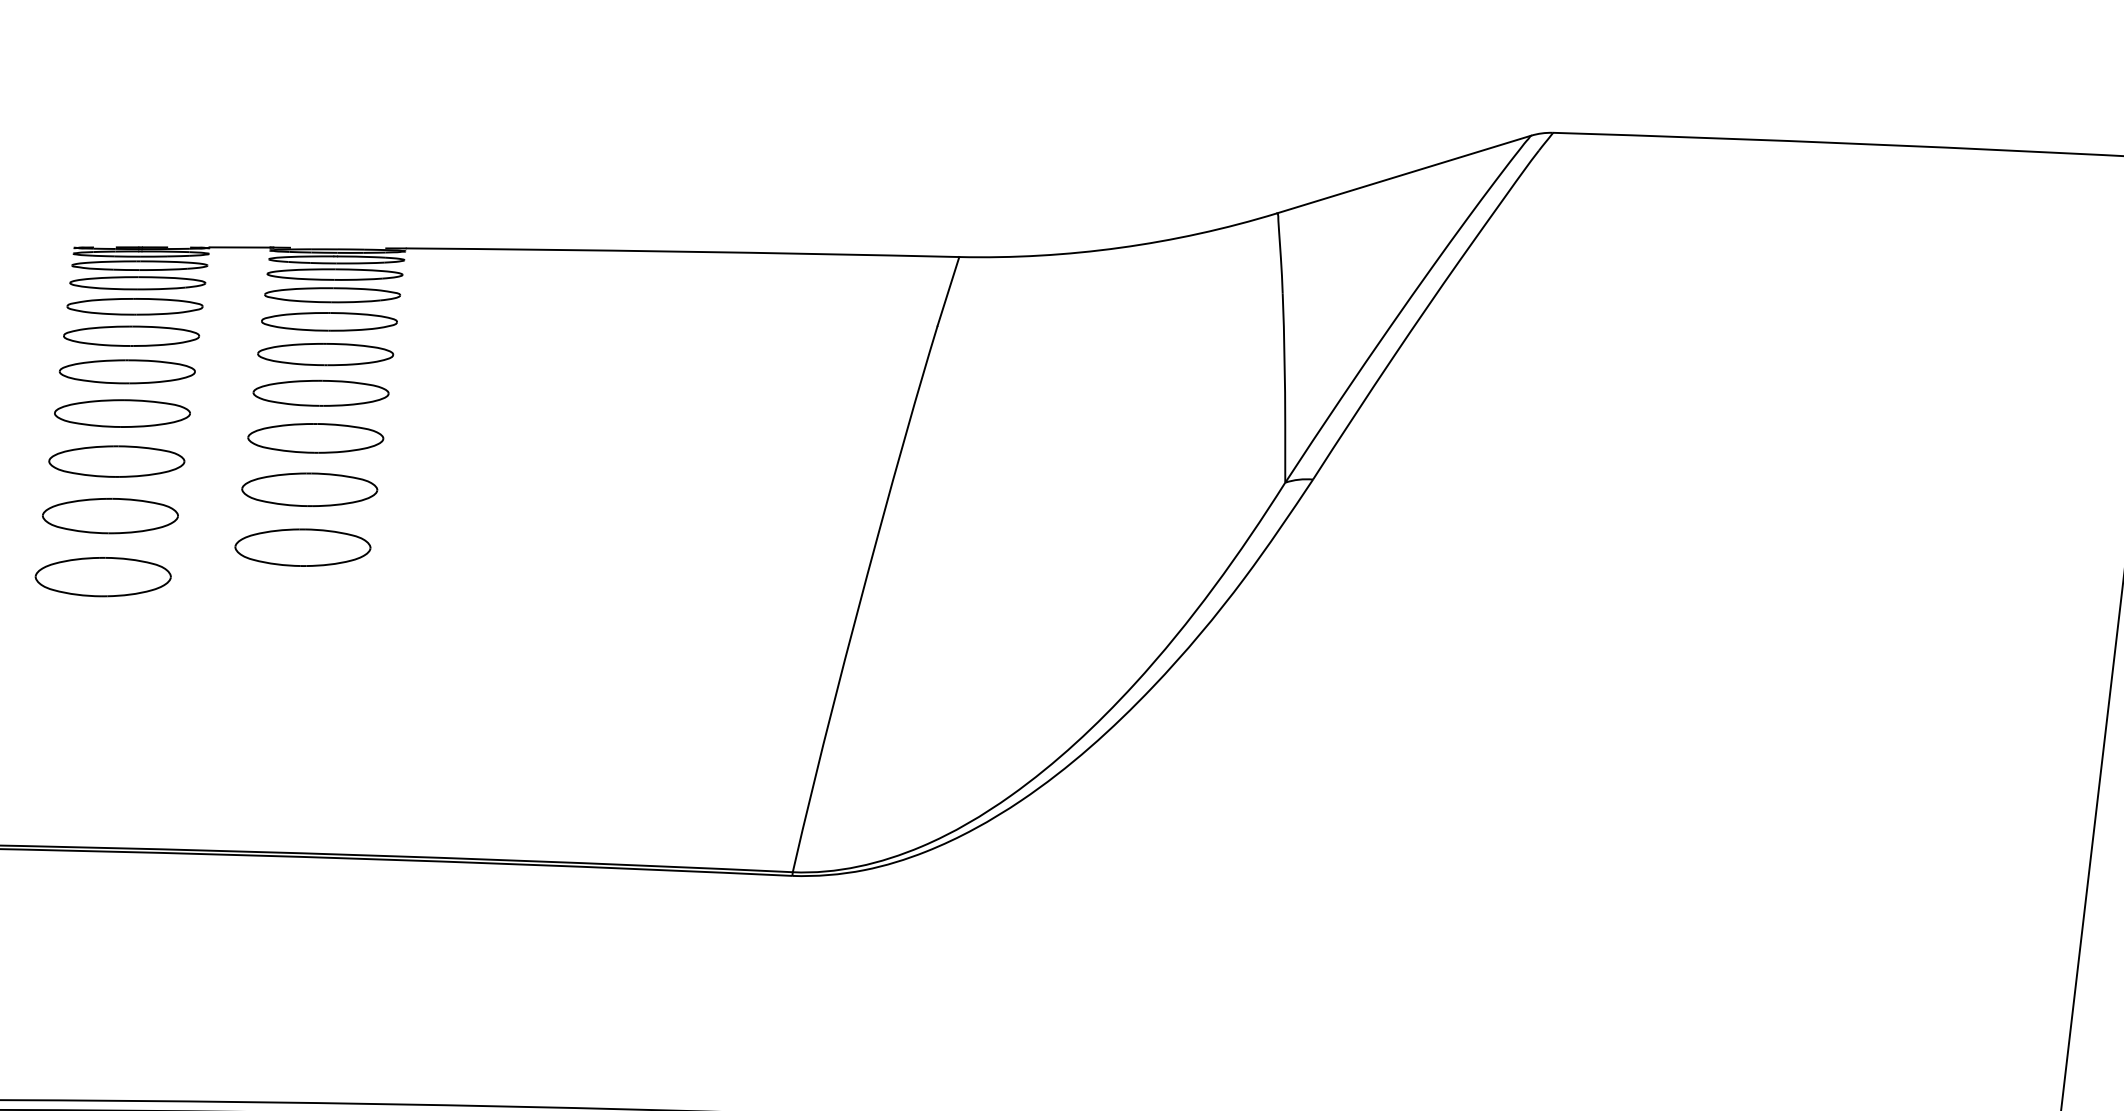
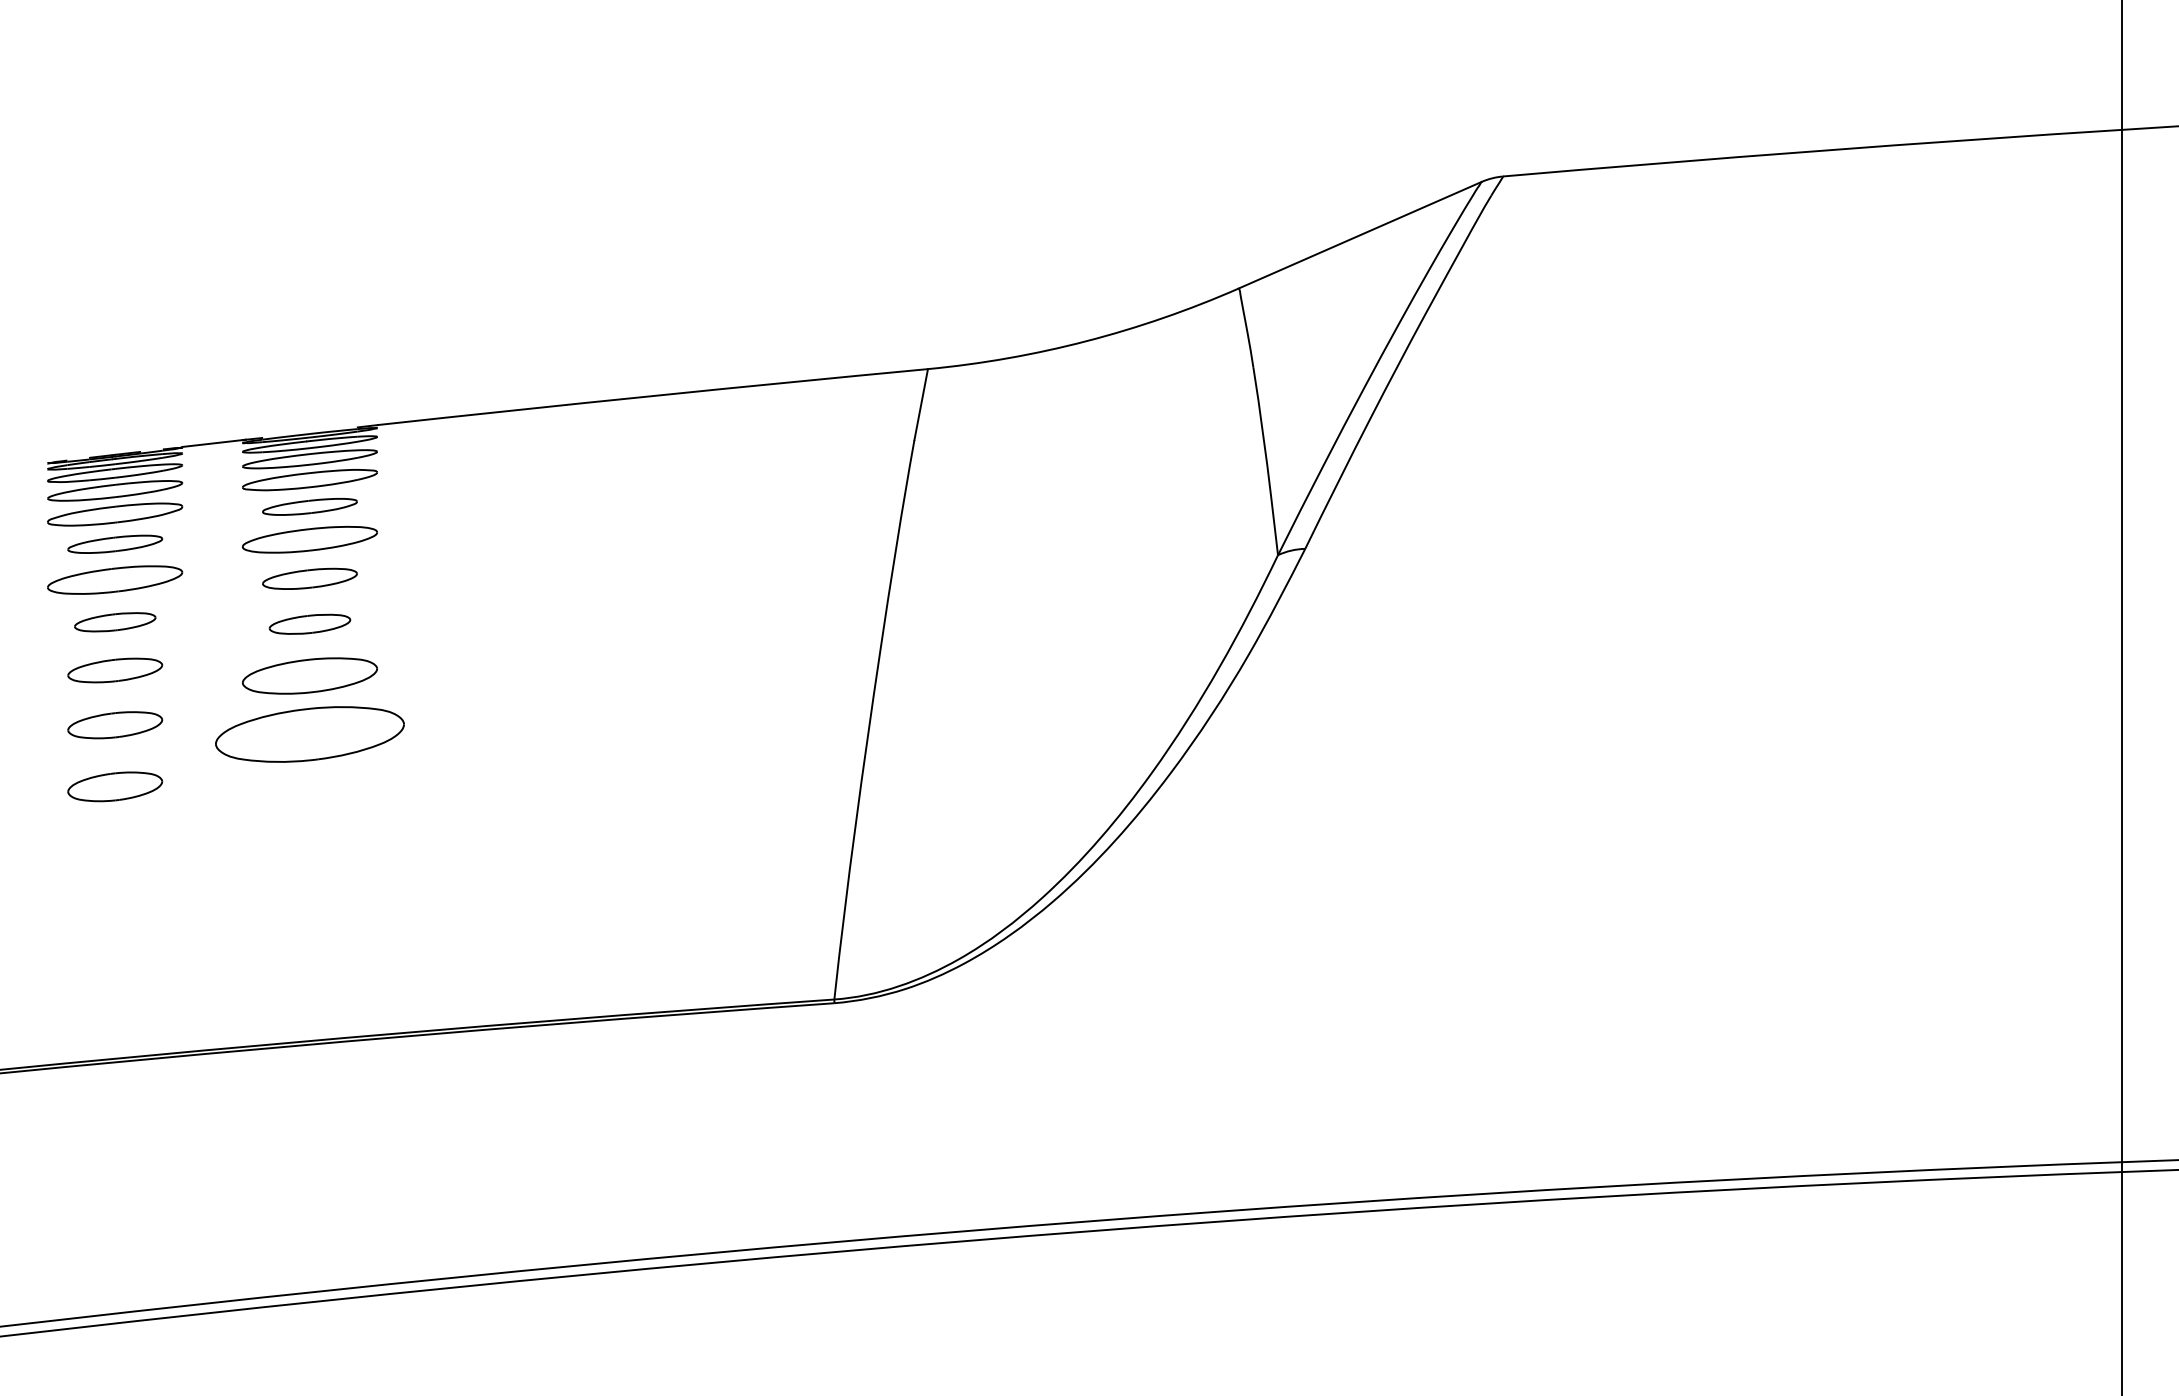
part: (329, 321) -> (309, 506), size x0.7
part: (131, 336) -> (115, 544), size x0.7
part: (320, 392) -> (309, 578), size x0.7
part: (122, 413) -> (115, 622), size x0.6
part: (315, 438) -> (309, 624), size x0.6
part: (117, 461) -> (115, 670), size x0.7
part: (110, 515) -> (115, 724), size x0.7
part: (302, 546) -> (309, 733), size x1.4
part: (103, 576) -> (115, 786), size x0.7

